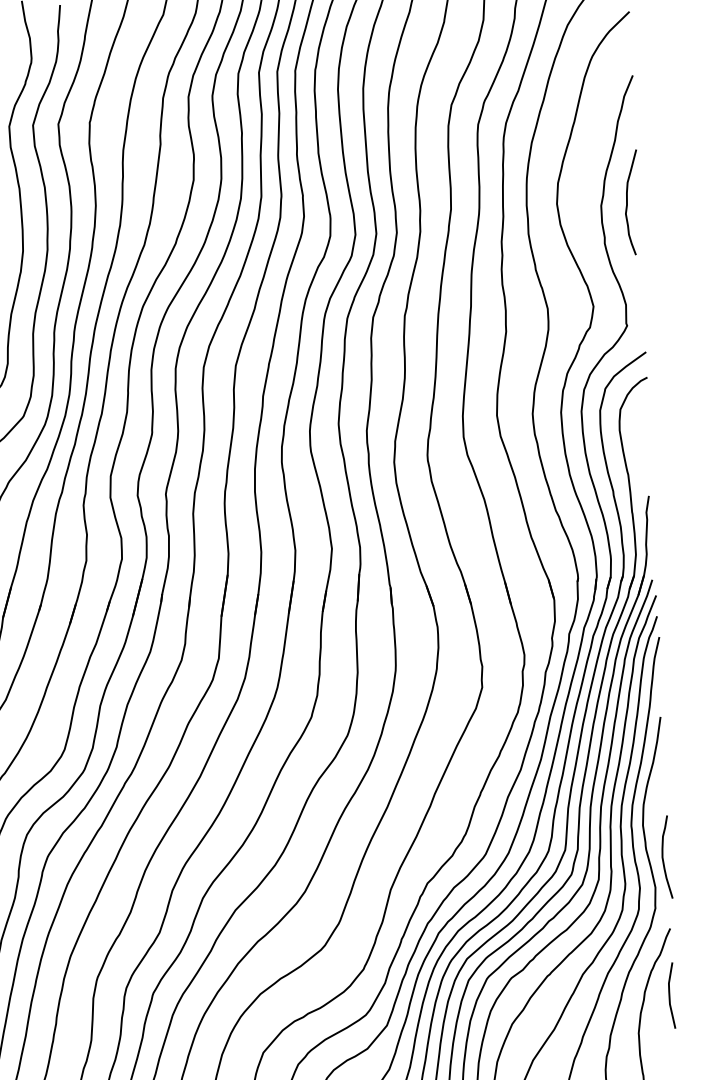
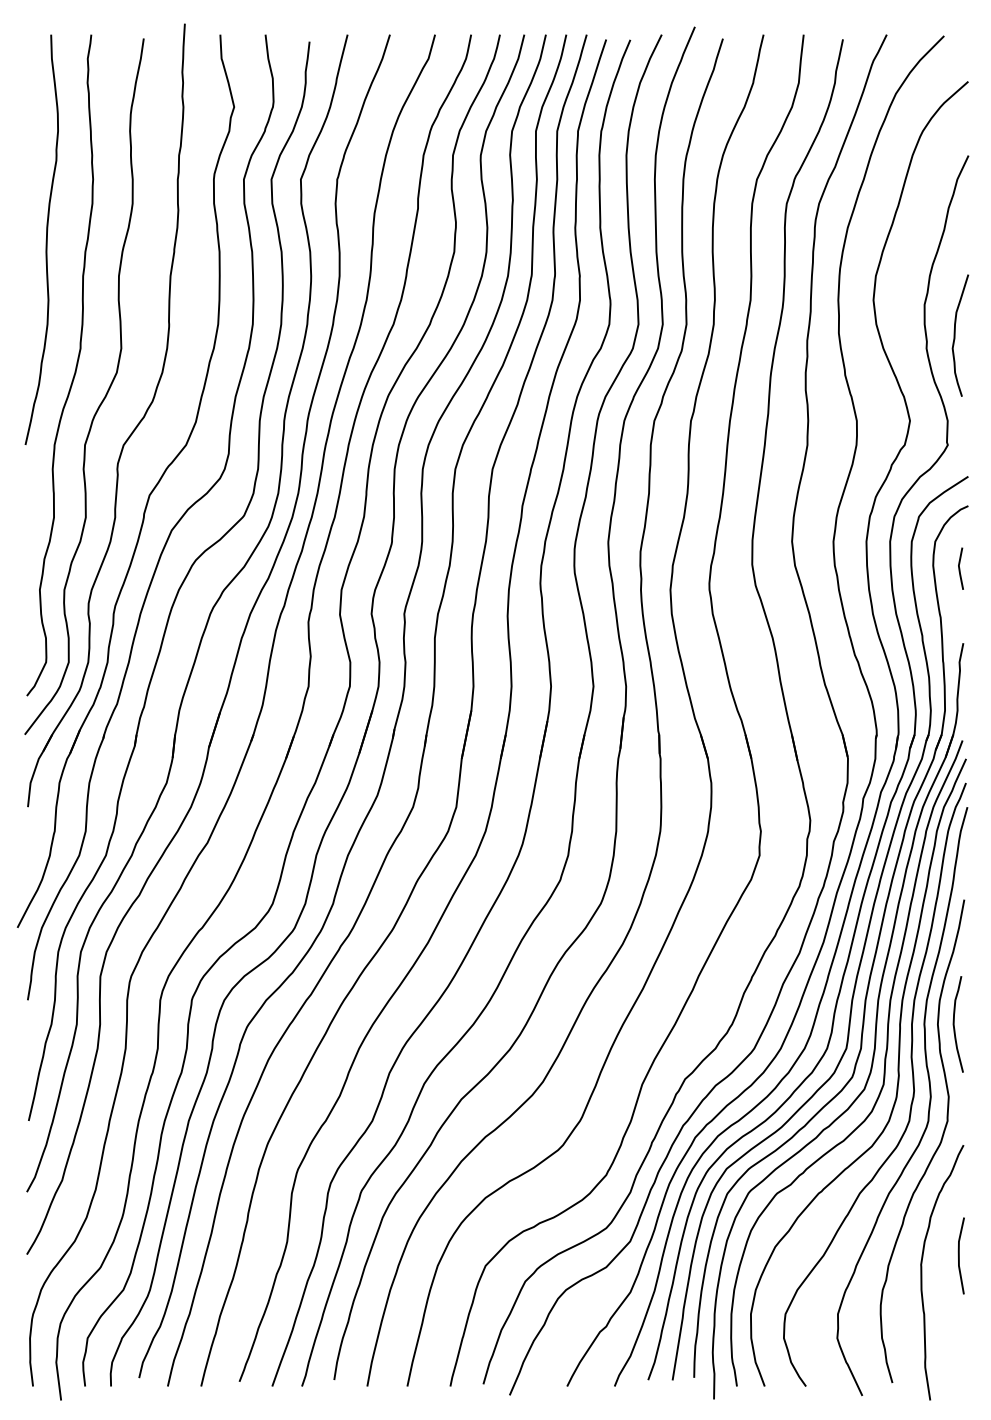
curve: (627, 202) -> (955, 335), moved
line: (643, 431) -> (960, 568), added
curve: (663, 857) -> (954, 1024), moved
line: (669, 995) -> (959, 1255), moved

